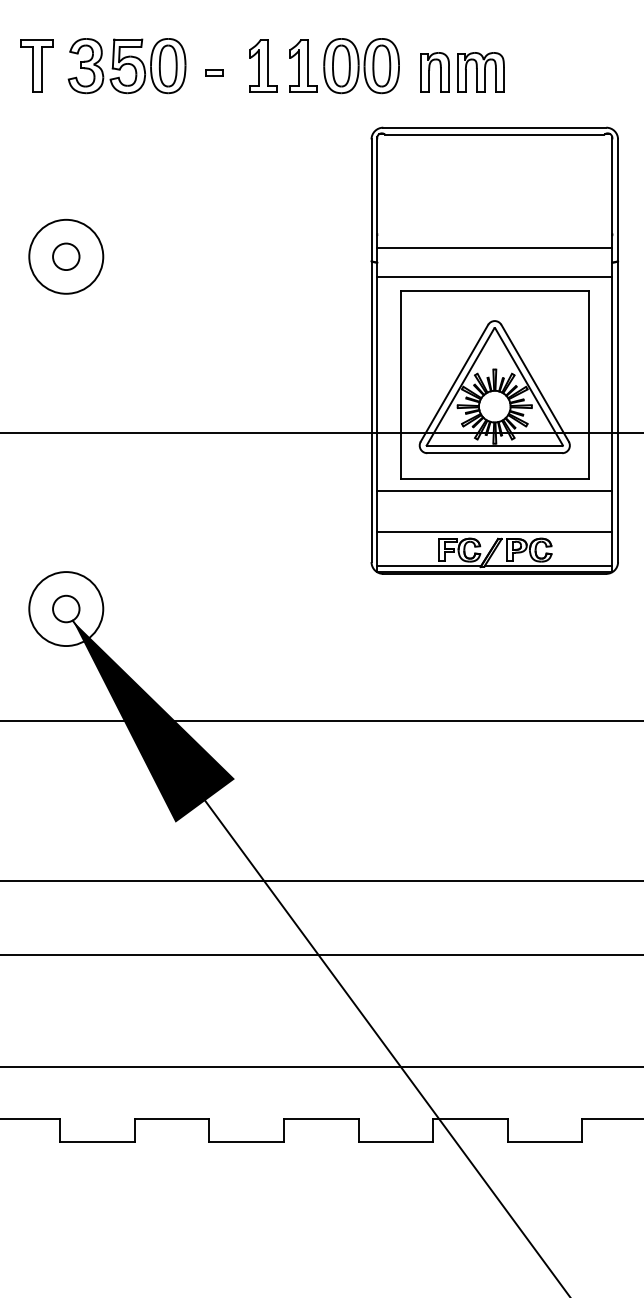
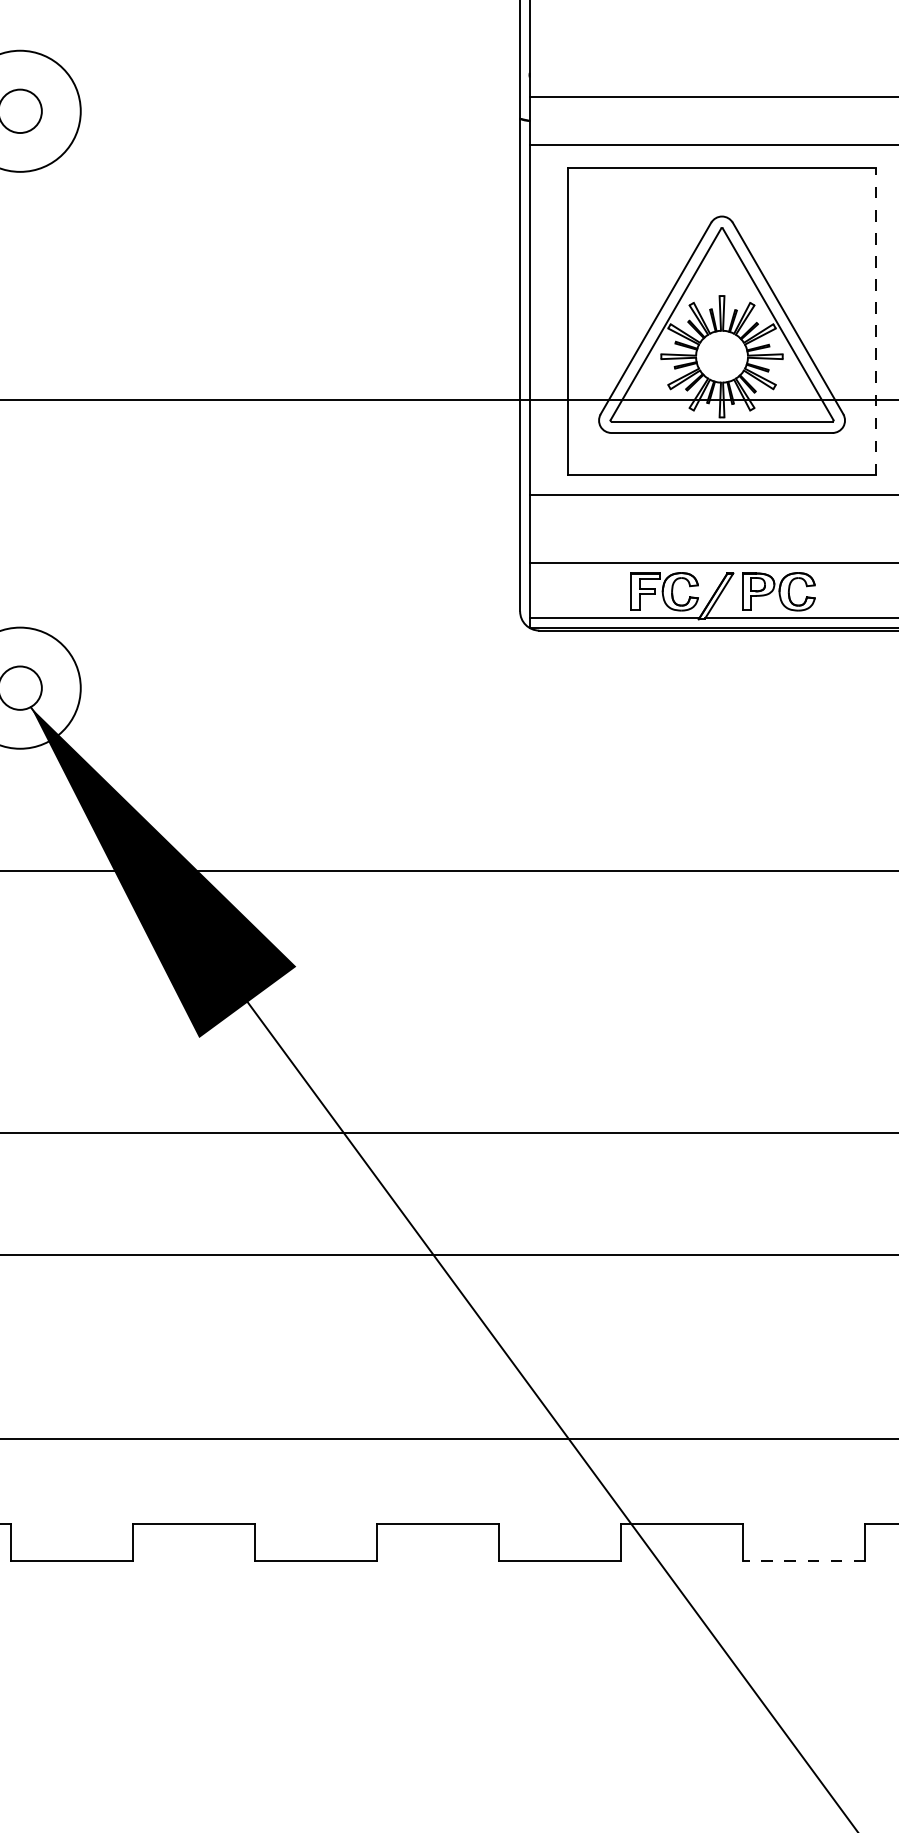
line: (588, 385) -> (875, 322), solid -> dashed
line: (544, 1141) -> (803, 1560), solid -> dashed

